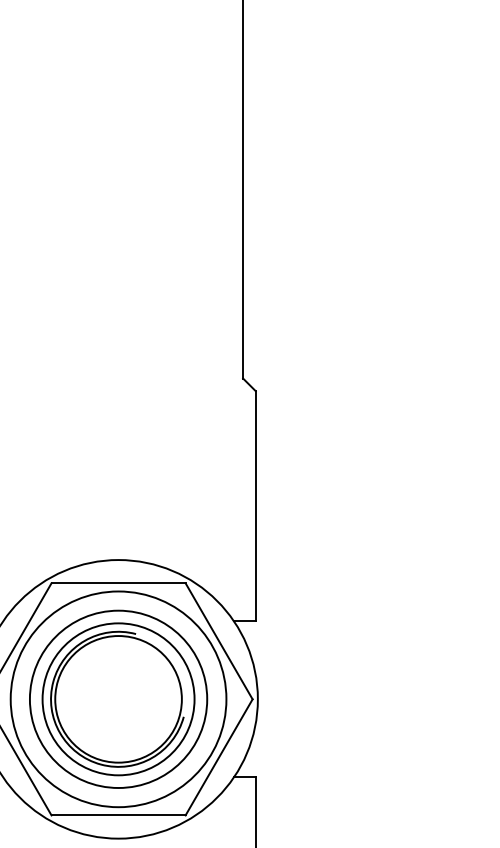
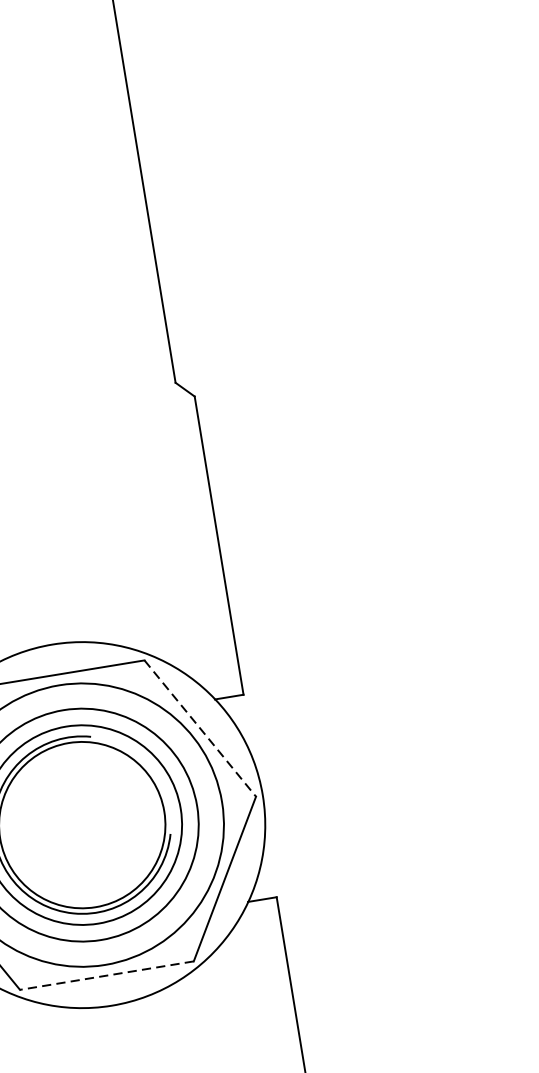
line: (219, 641) -> (200, 728), solid -> dashed
line: (118, 815) -> (106, 975), solid -> dashed

